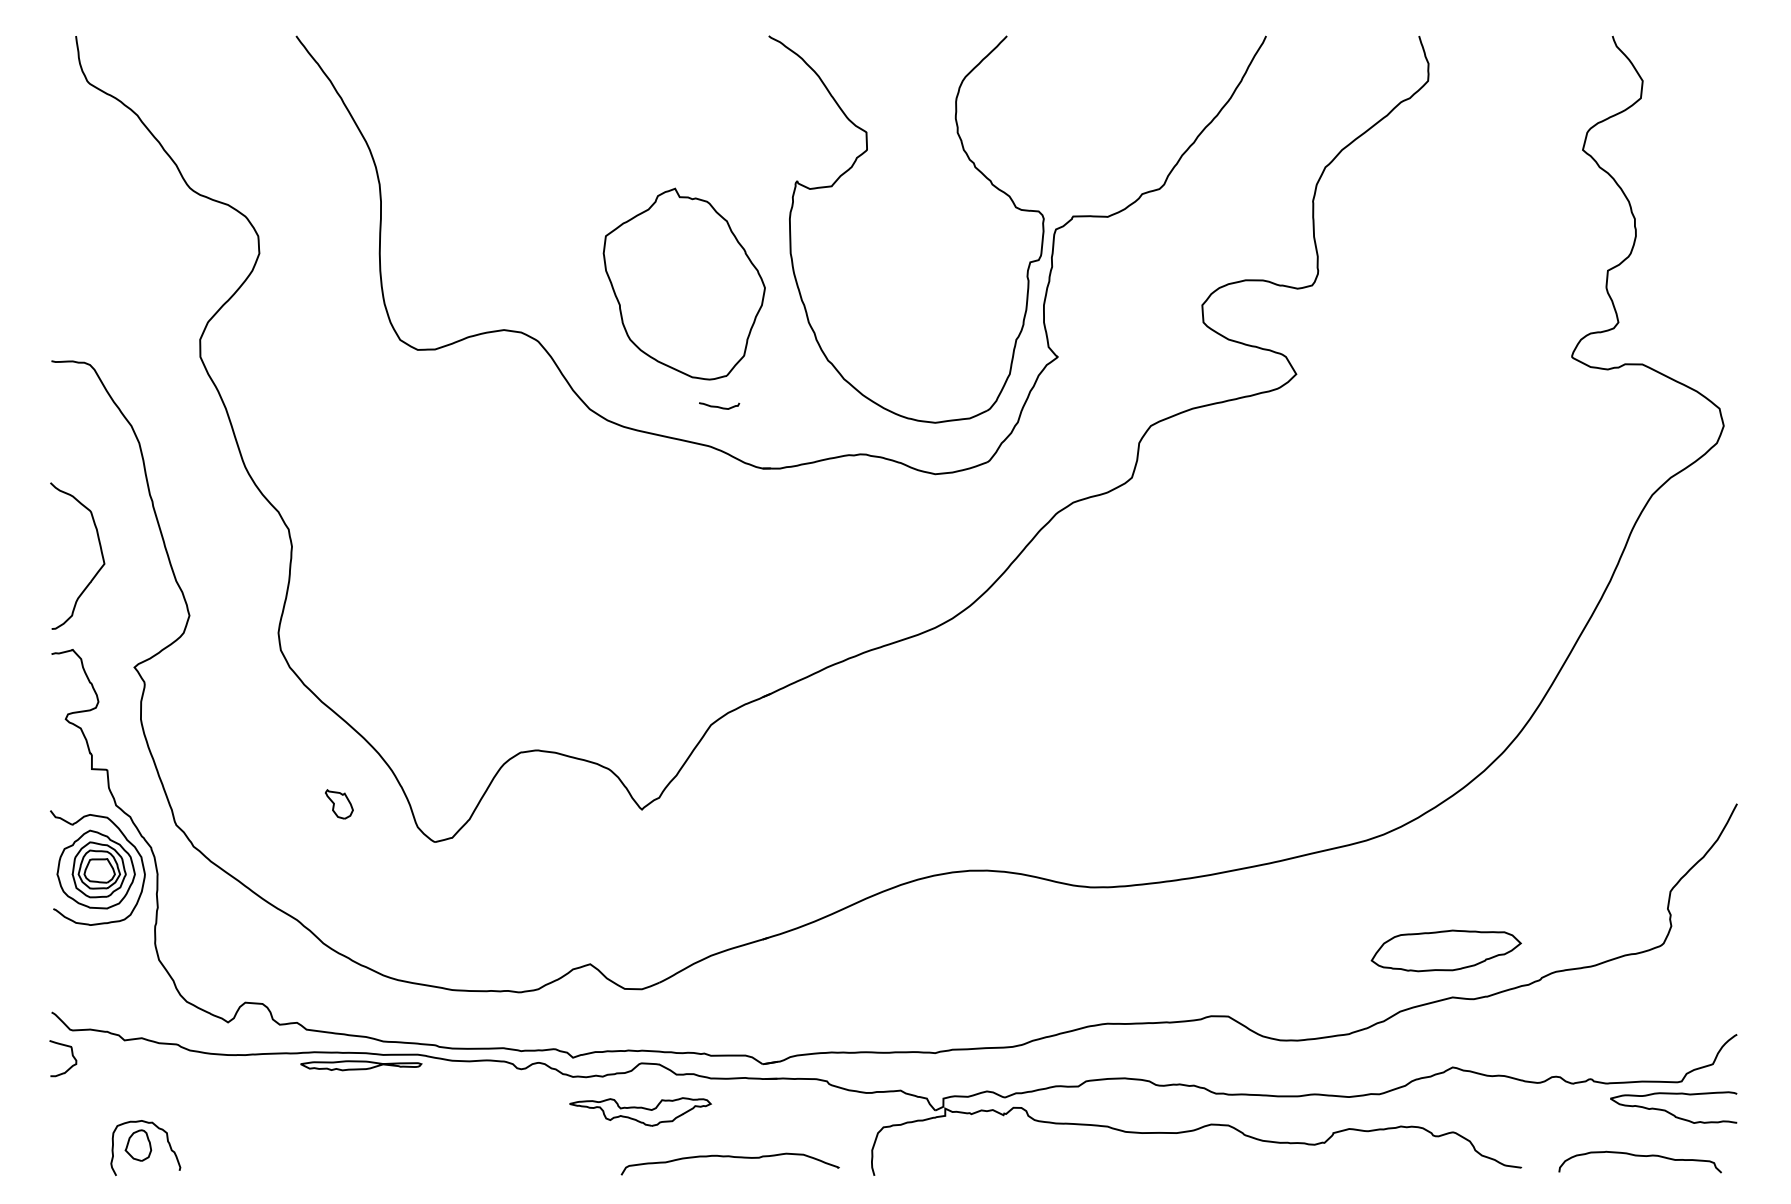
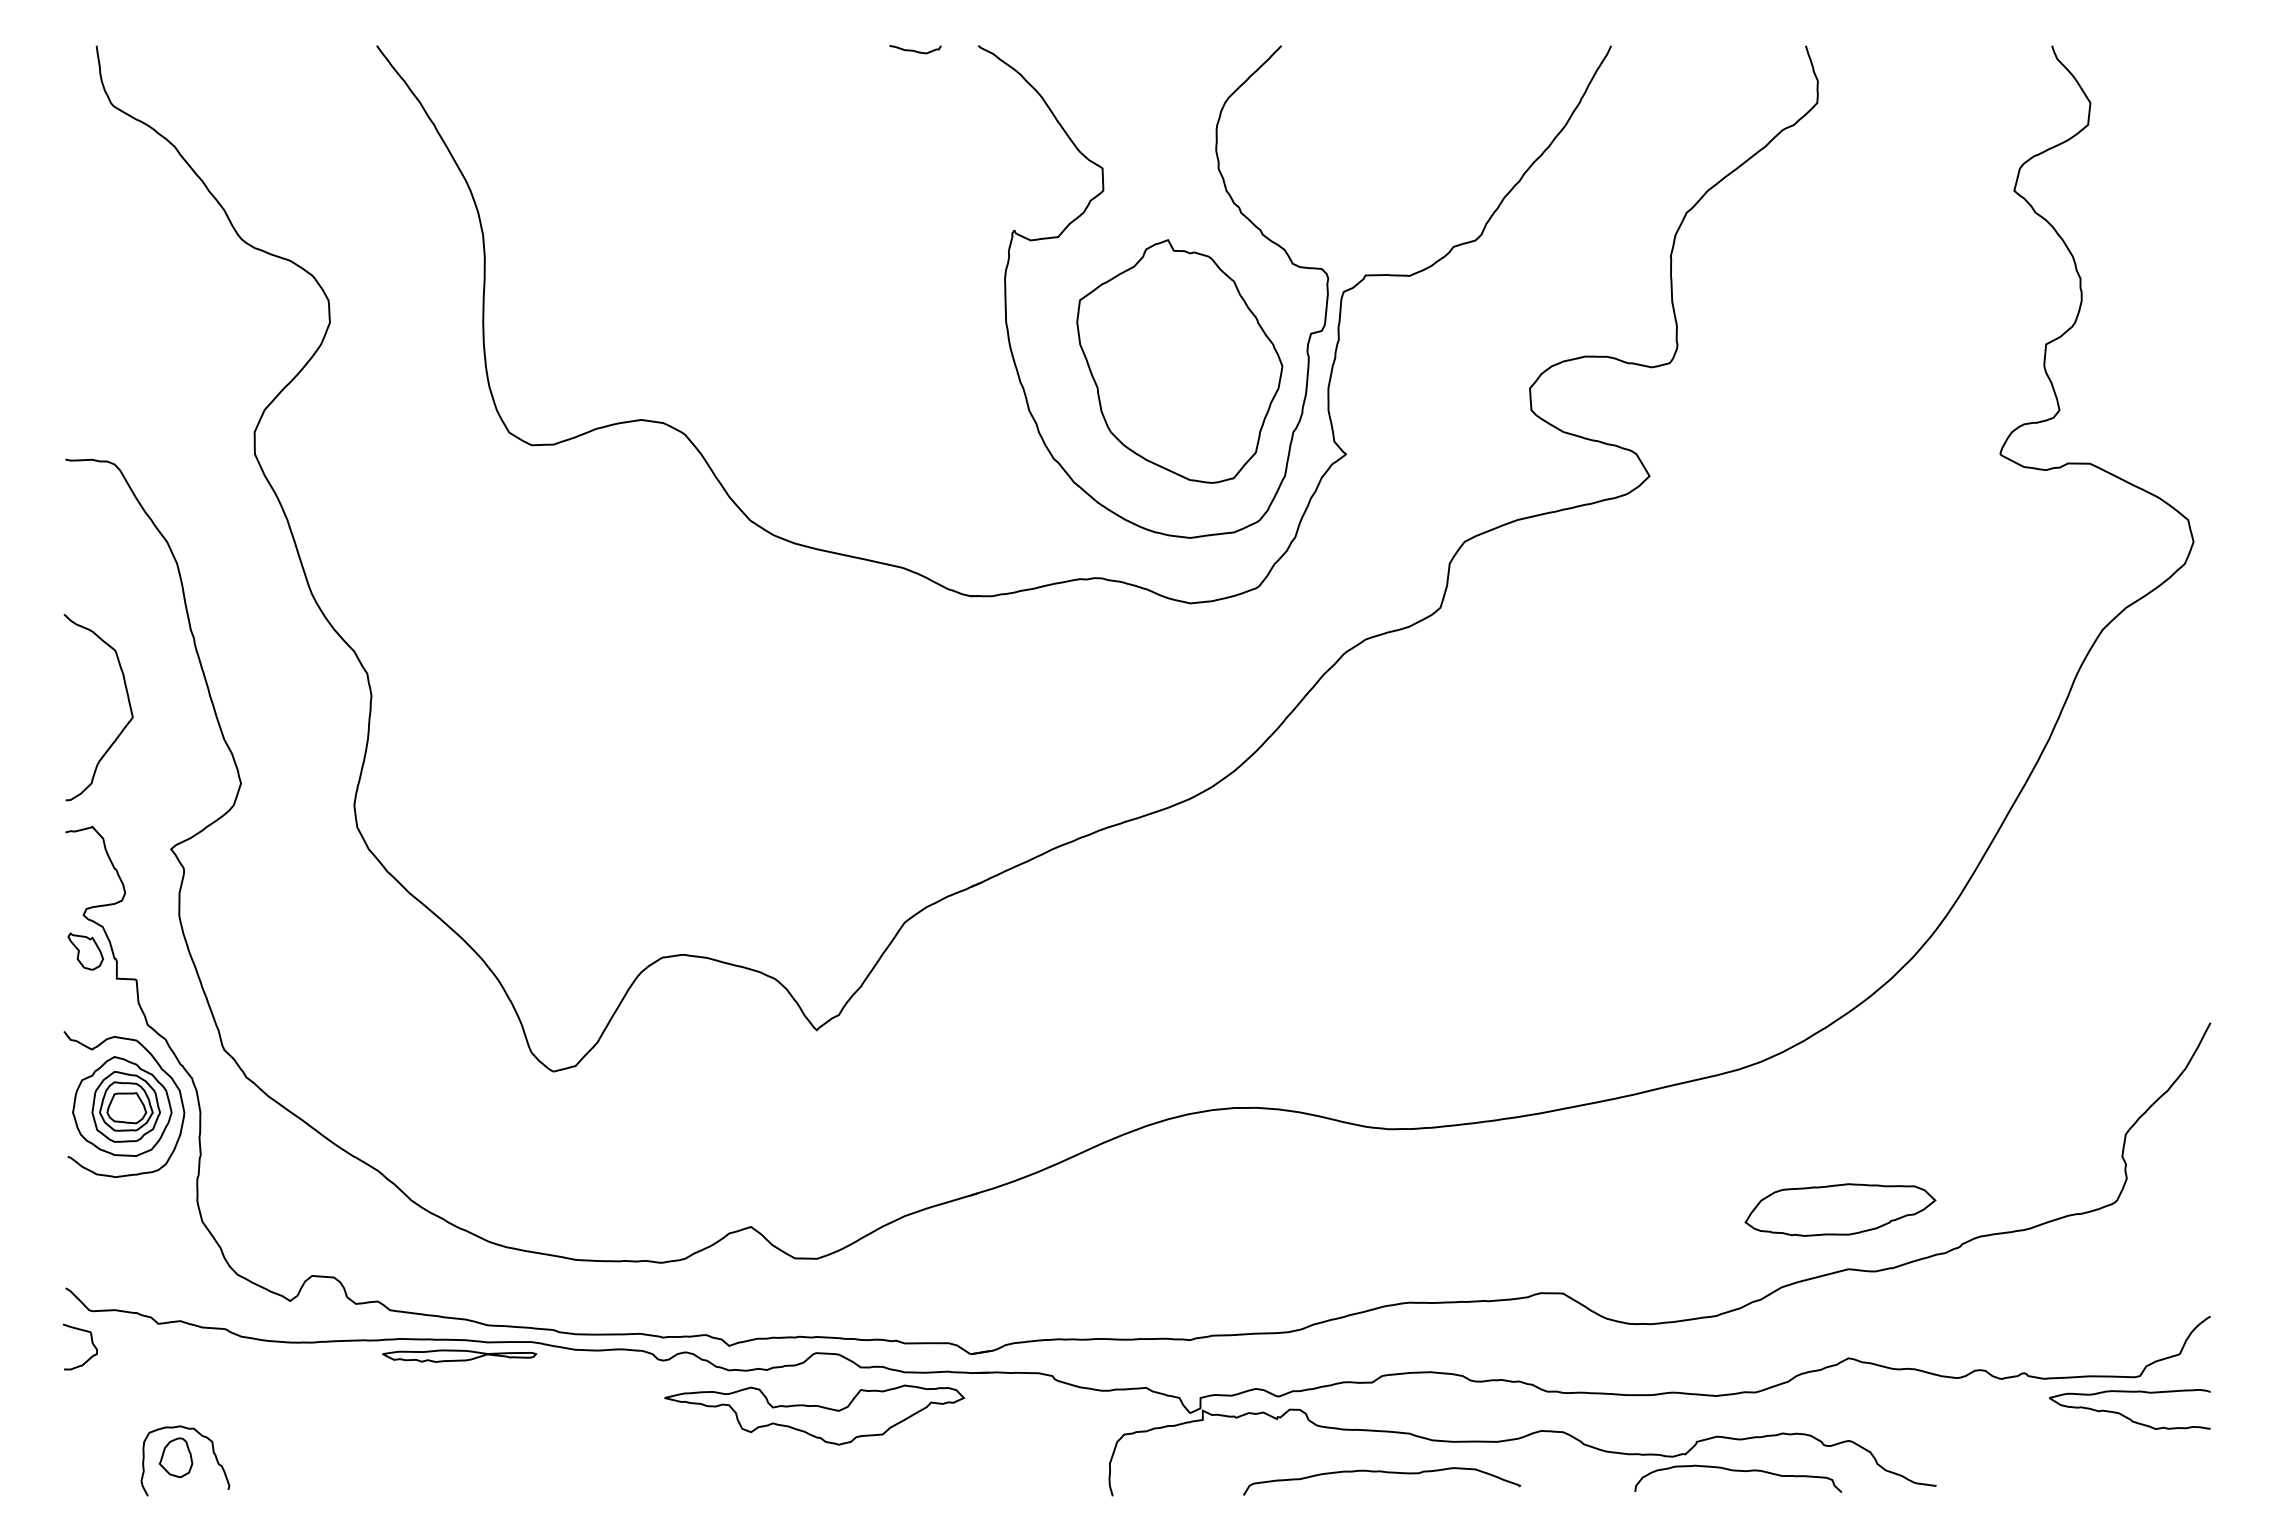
part: (684, 284) -> (1179, 361), moved
curve: (719, 406) -> (915, 50), moved
part: (339, 804) -> (85, 951), moved
part: (640, 1111) -> (814, 1414), size x1.67
curve: (1640, 1156) -> (1738, 1471), moved
curve: (733, 1157) -> (1386, 1473), moved

